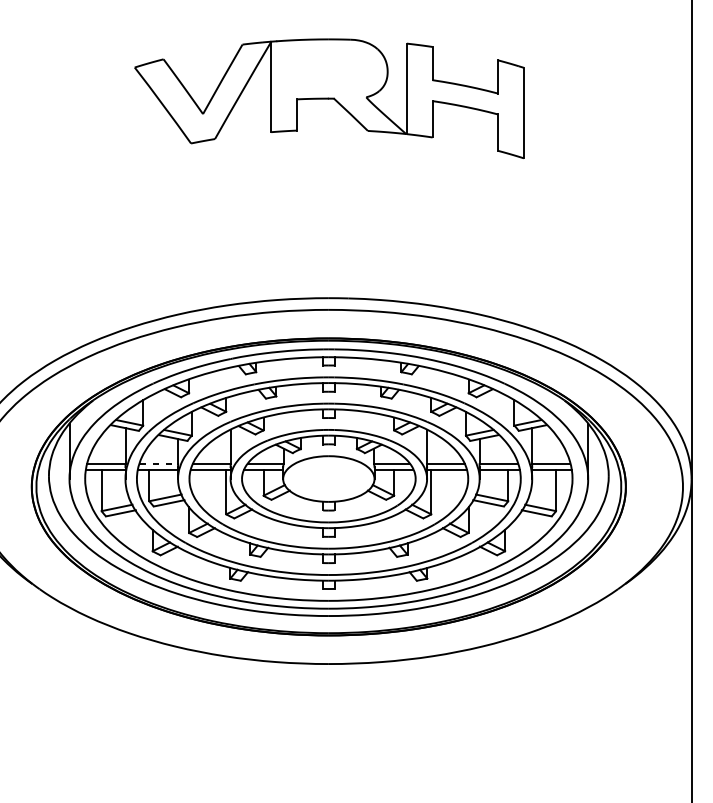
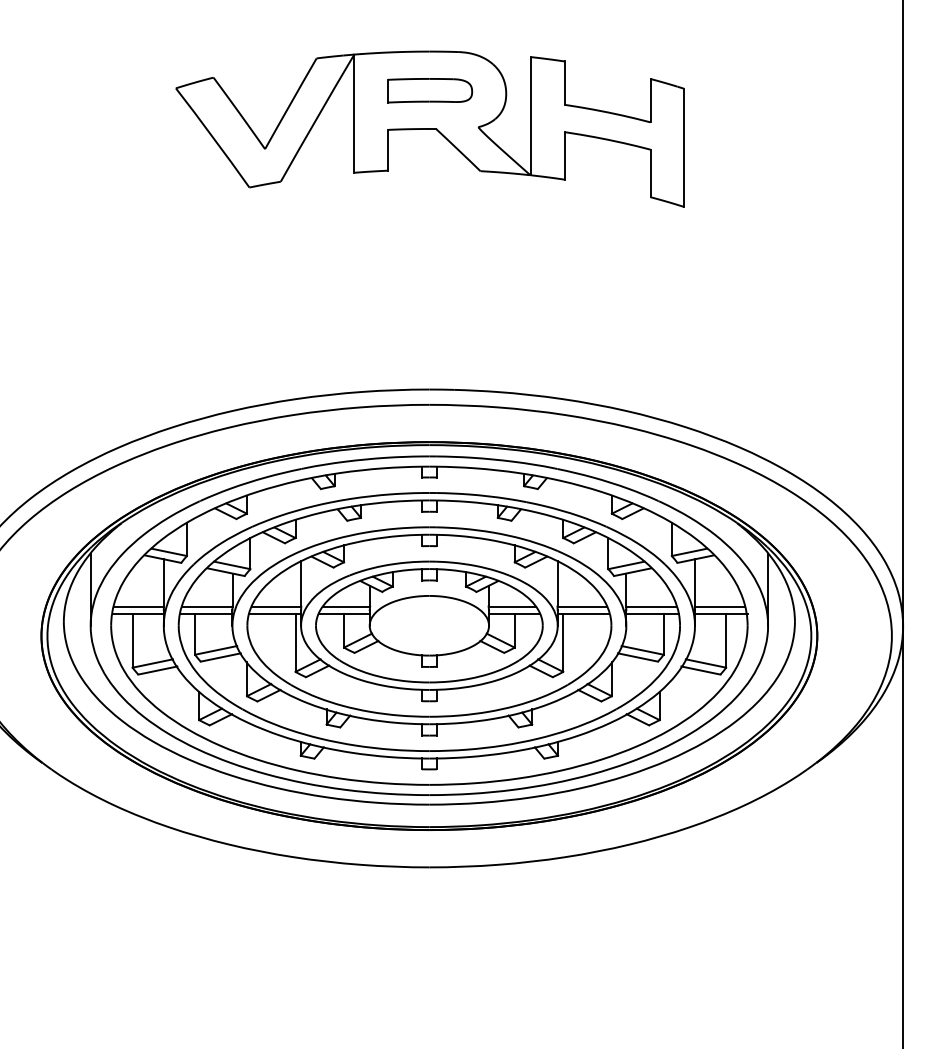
part: (329, 69) -> (430, 90), added
line: (159, 464) -> (208, 606), dashed -> solid

